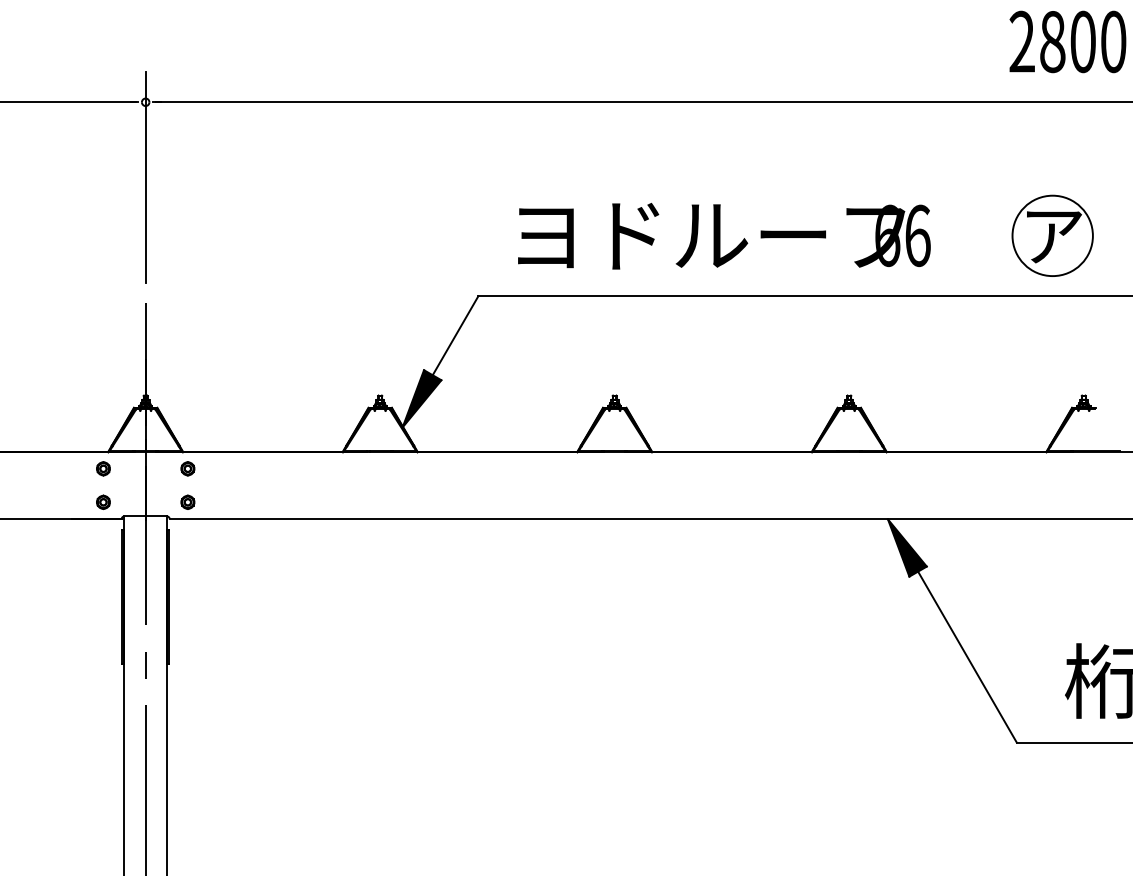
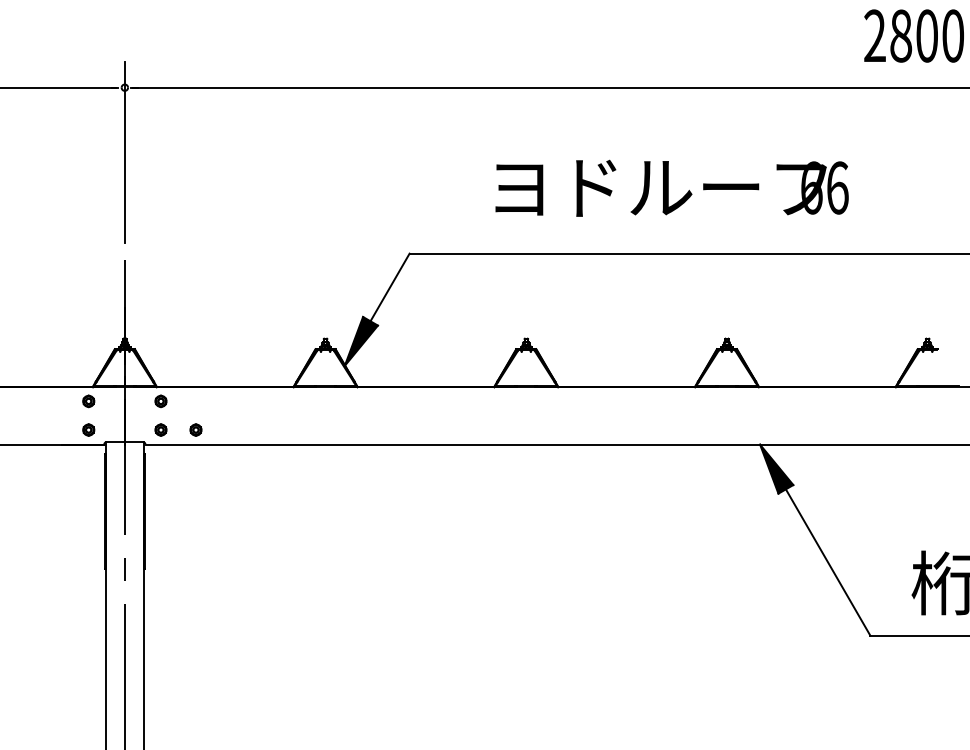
text: (723, 235) -> (671, 187), moved
part: (1052, 235) -> (900, 201), removed
part: (228, 501) -> (195, 429), added

